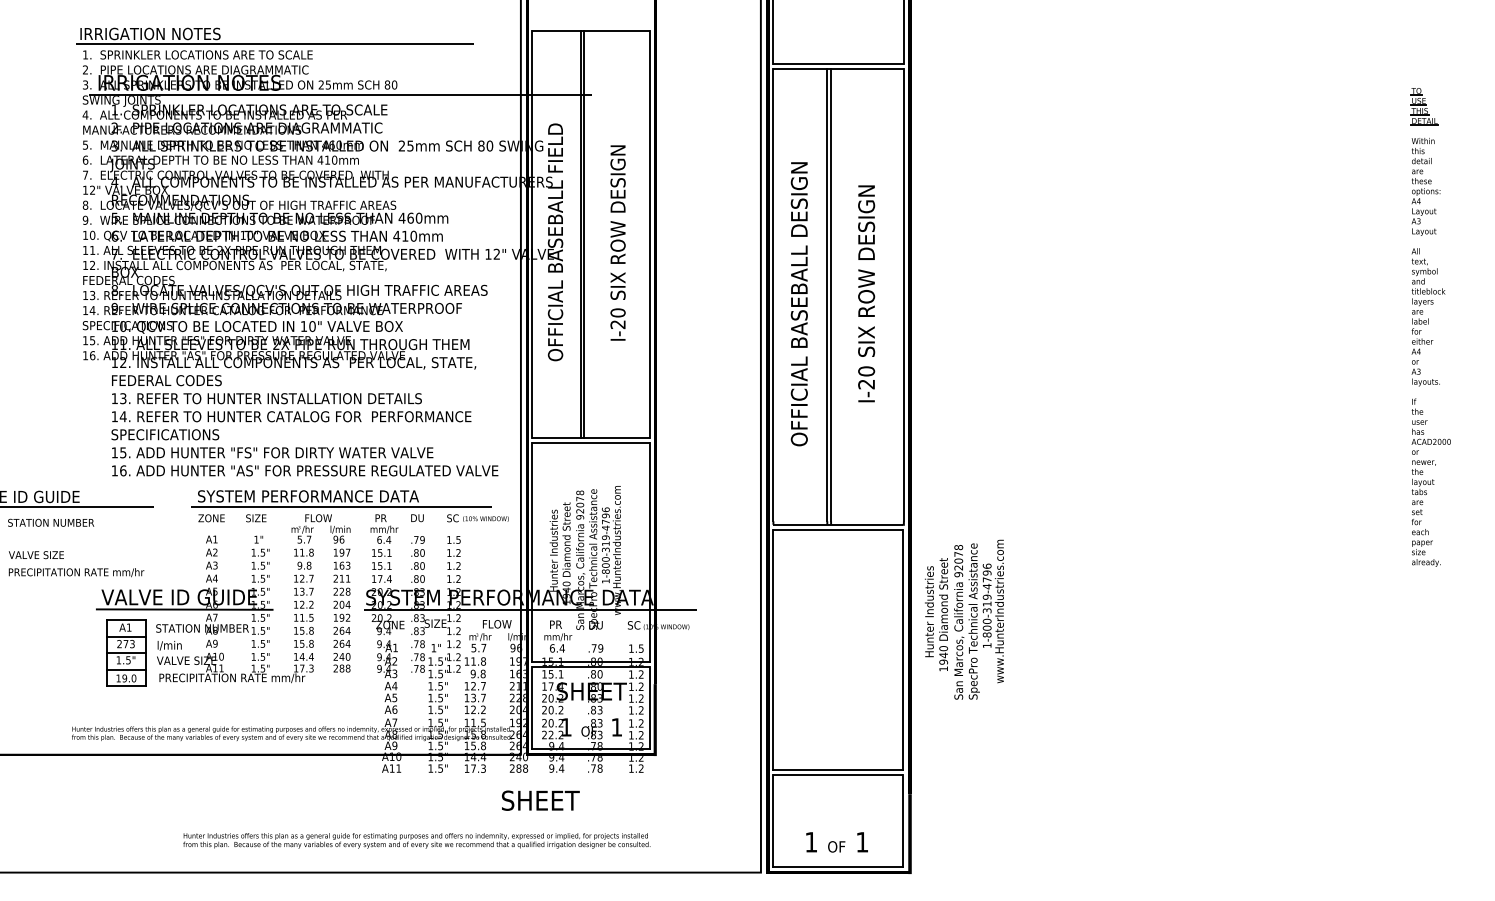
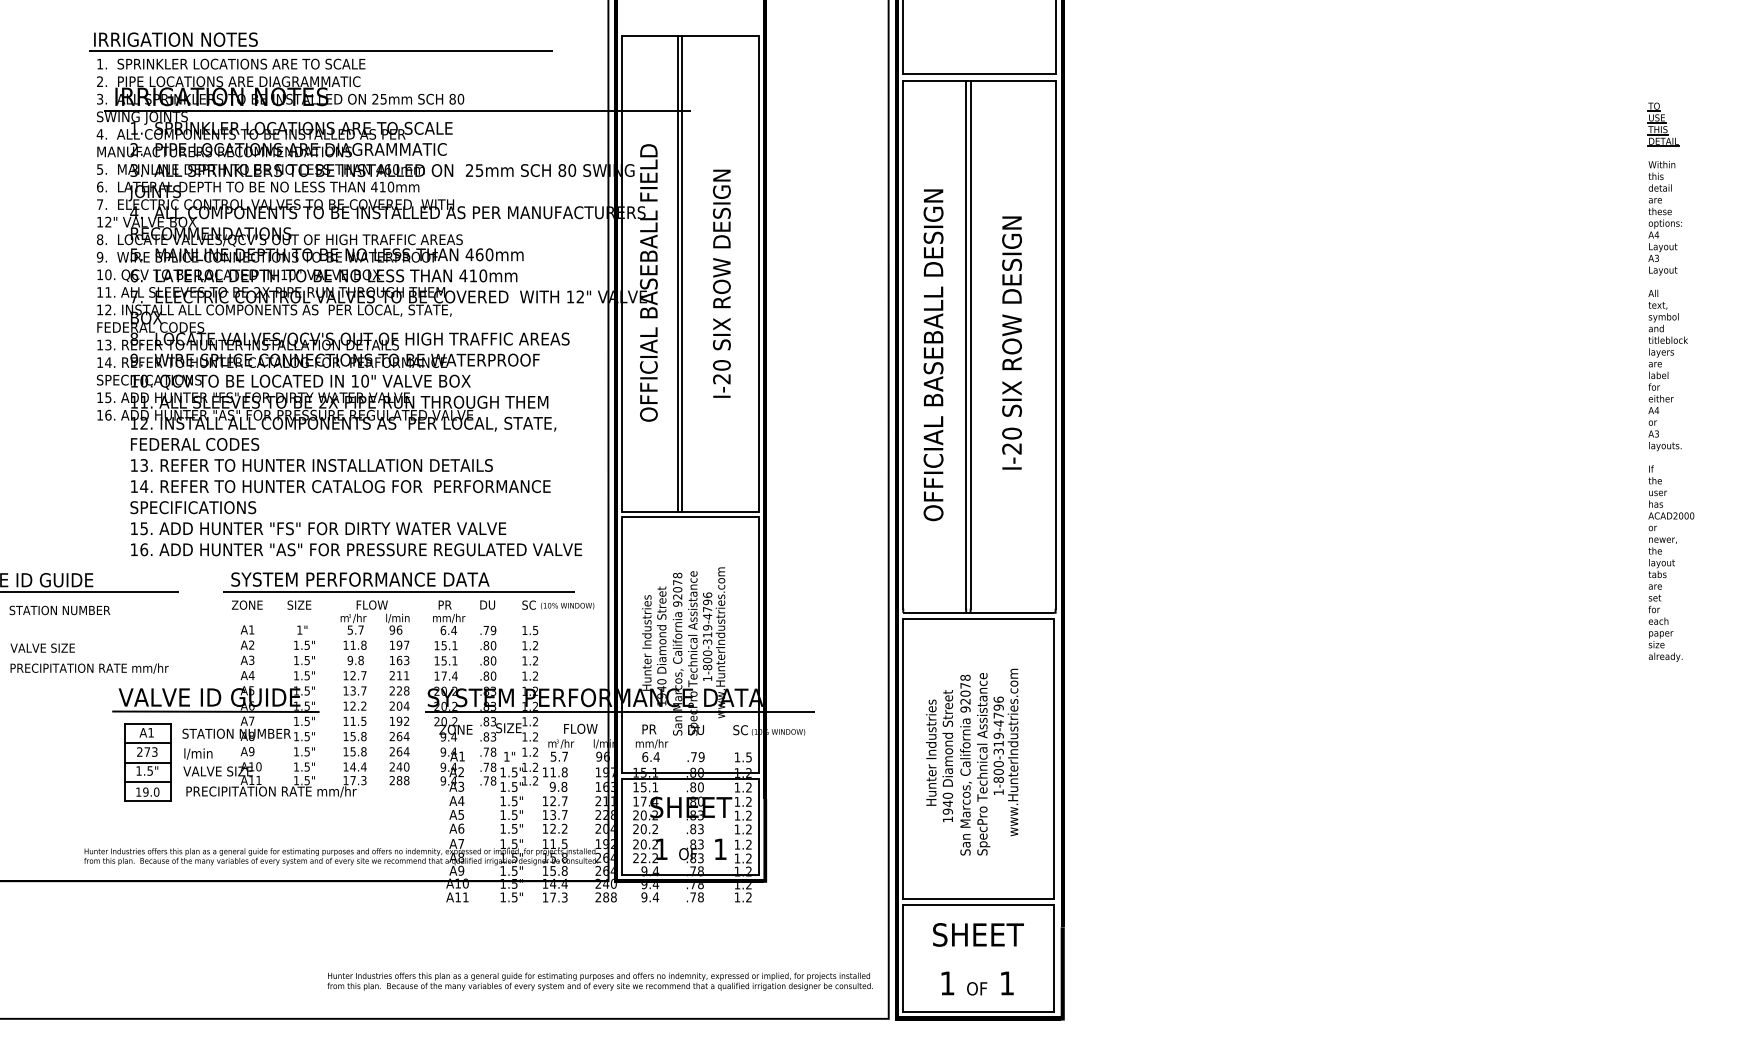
text: (964, 619) -> (972, 761), moved
text: (540, 800) -> (978, 934), moved
text: (416, 840) -> (599, 981), moved

